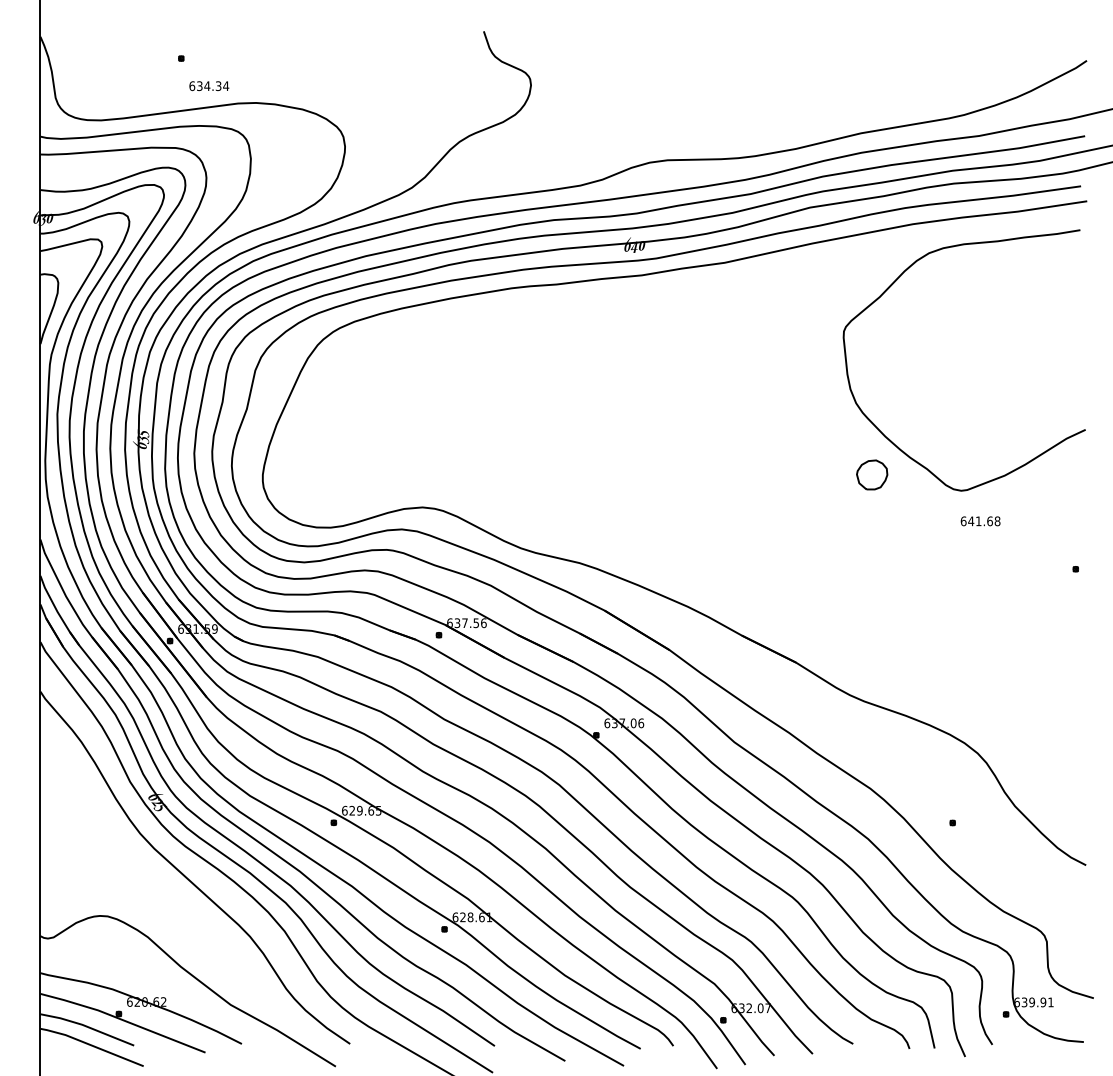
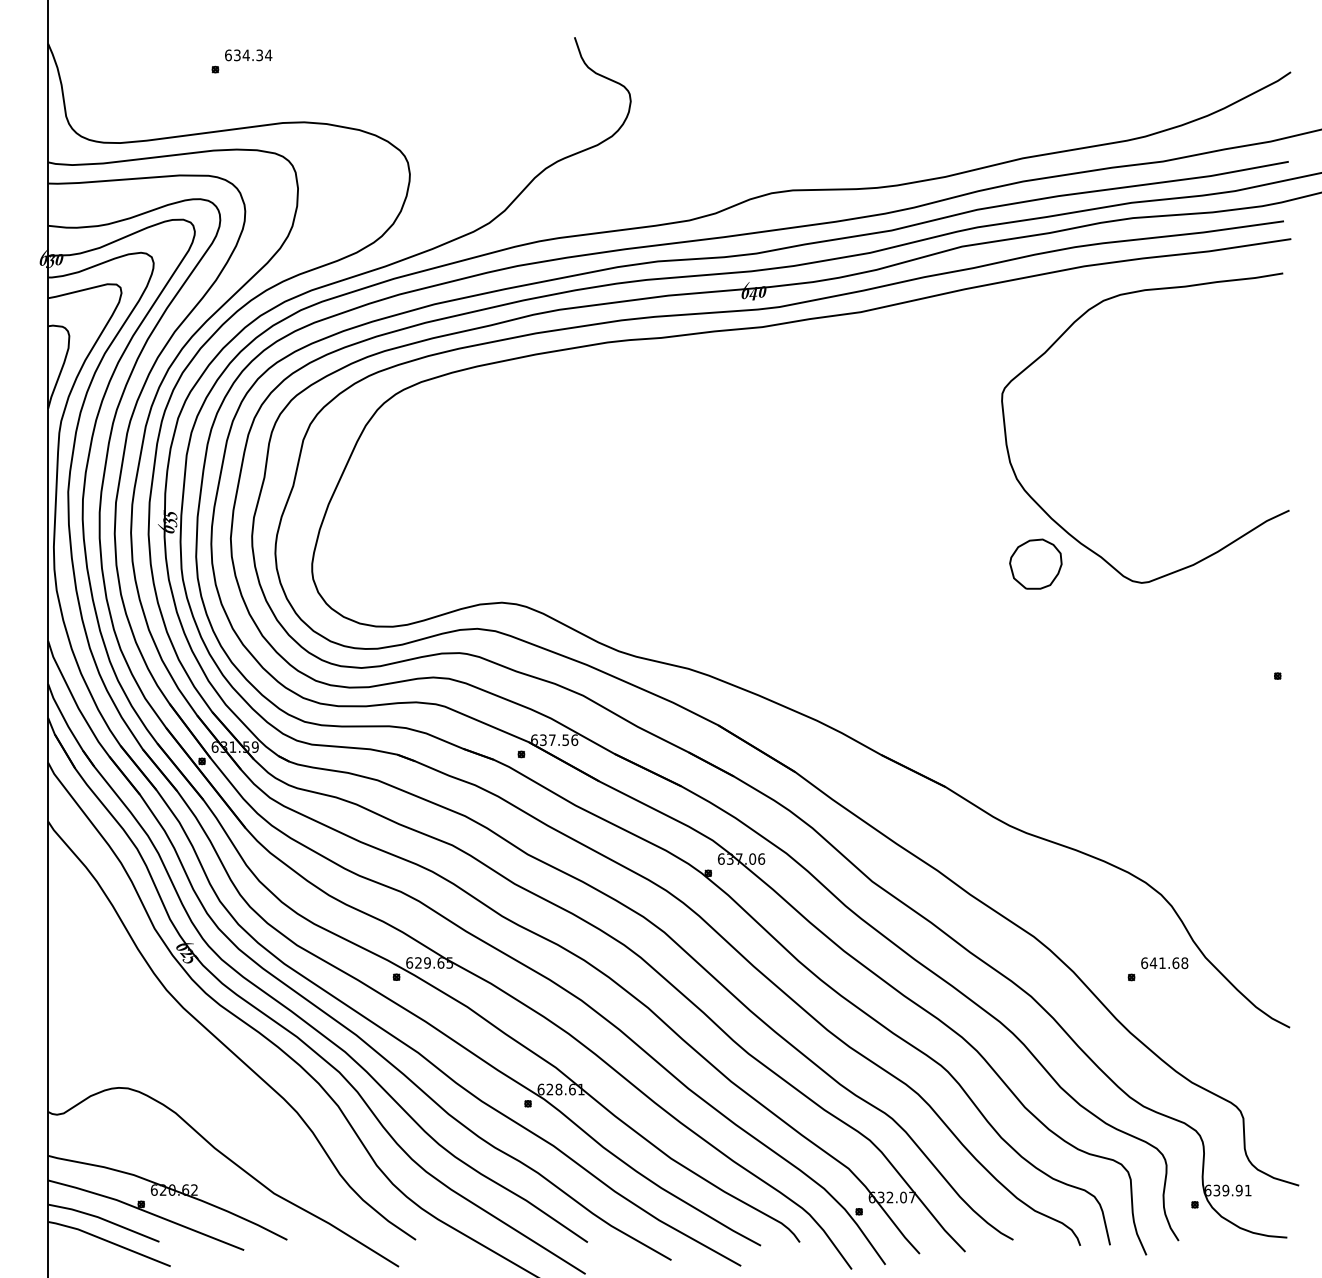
text: (209, 86) -> (248, 55), moved
part: (871, 474) -> (1035, 563), size x1.43
text: (980, 520) -> (1164, 962), moved

